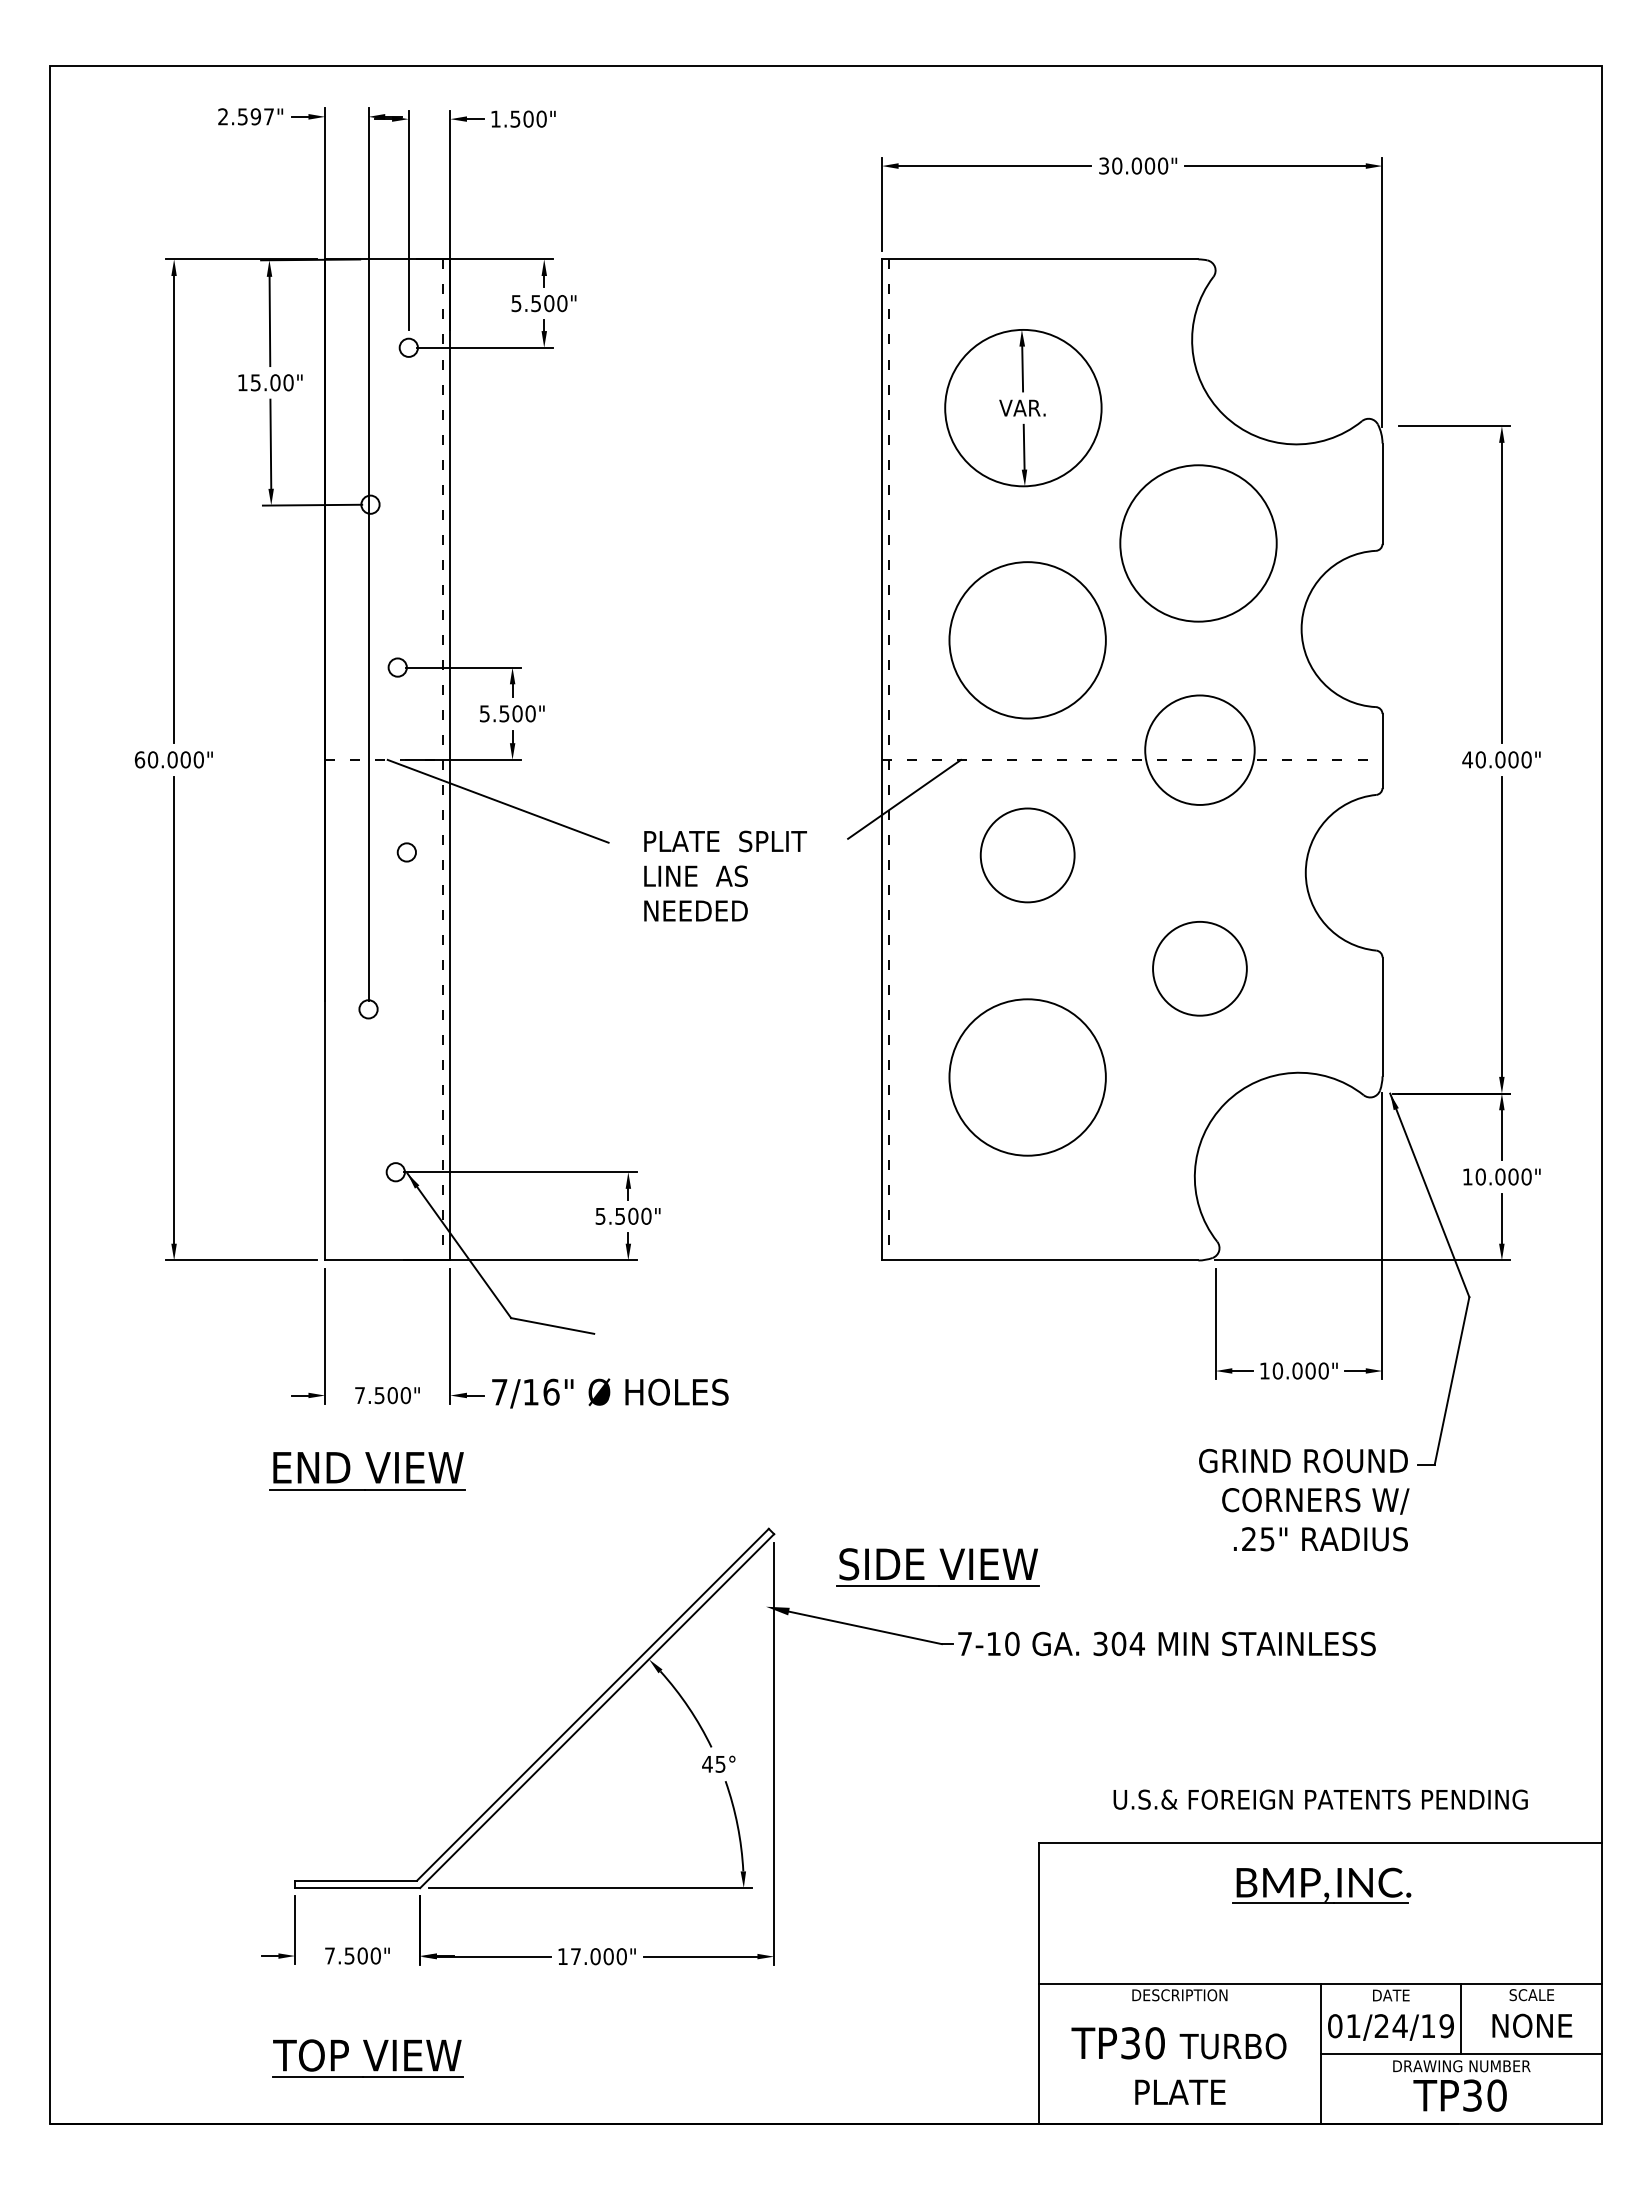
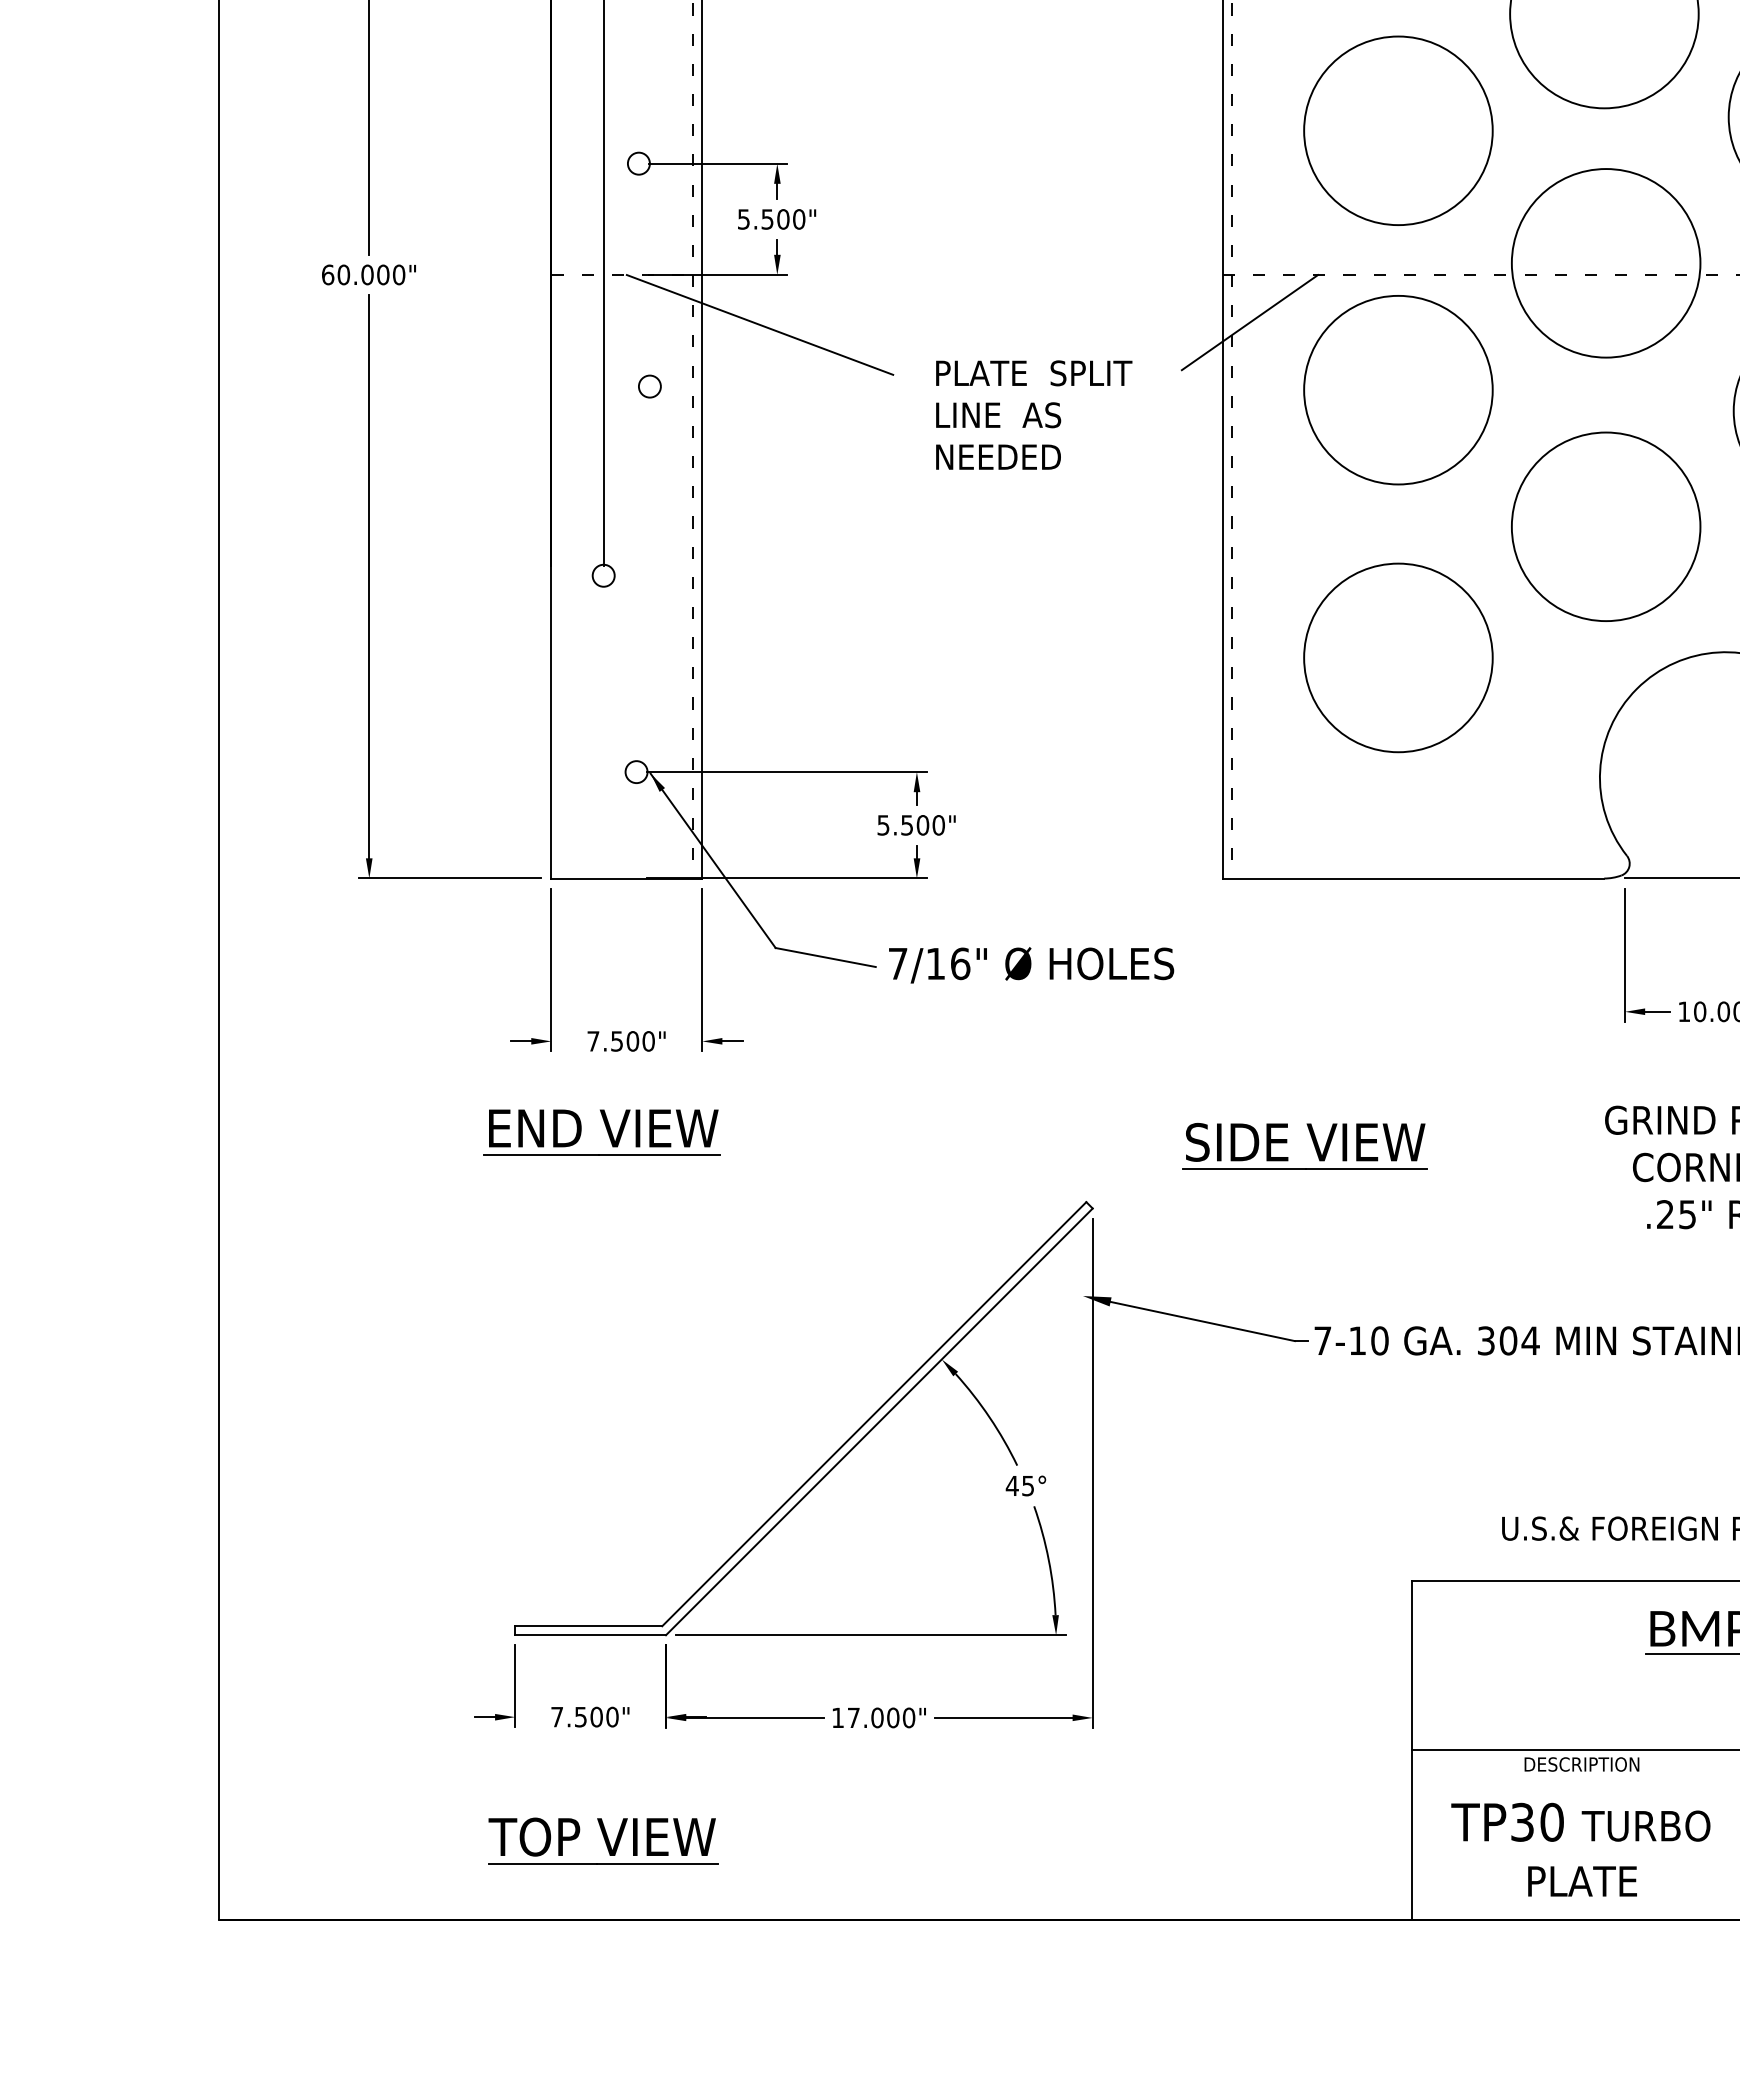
circle: (1199, 750) -> (1605, 263), size x1.43
circle: (1027, 855) -> (1398, 390), size x1.67
circle: (1199, 968) -> (1605, 526), size x1.67
text: (610, 1393) -> (1031, 965), moved
part: (944, 1564) -> (1312, 1142), moved

